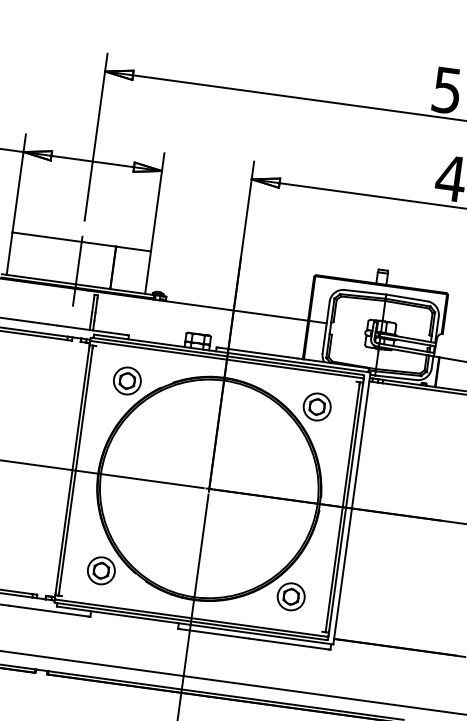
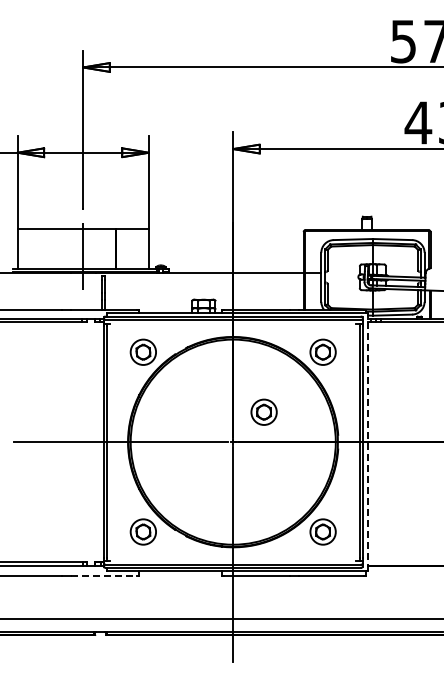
part: (245, 460) -> (263, 411), added
line: (352, 508) -> (368, 442), solid -> dashed
line: (53, 612) -> (104, 576), solid -> dashed

